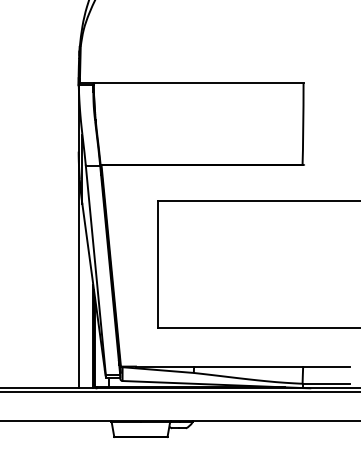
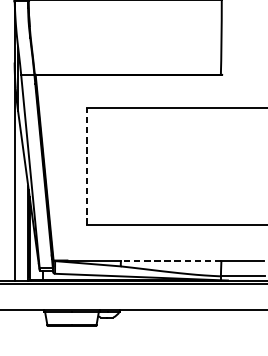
line: (157, 264) -> (87, 166), solid -> dashed
line: (248, 366) -> (171, 260), solid -> dashed

